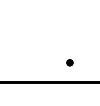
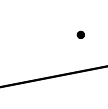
part: (69, 62) -> (80, 34), moved

